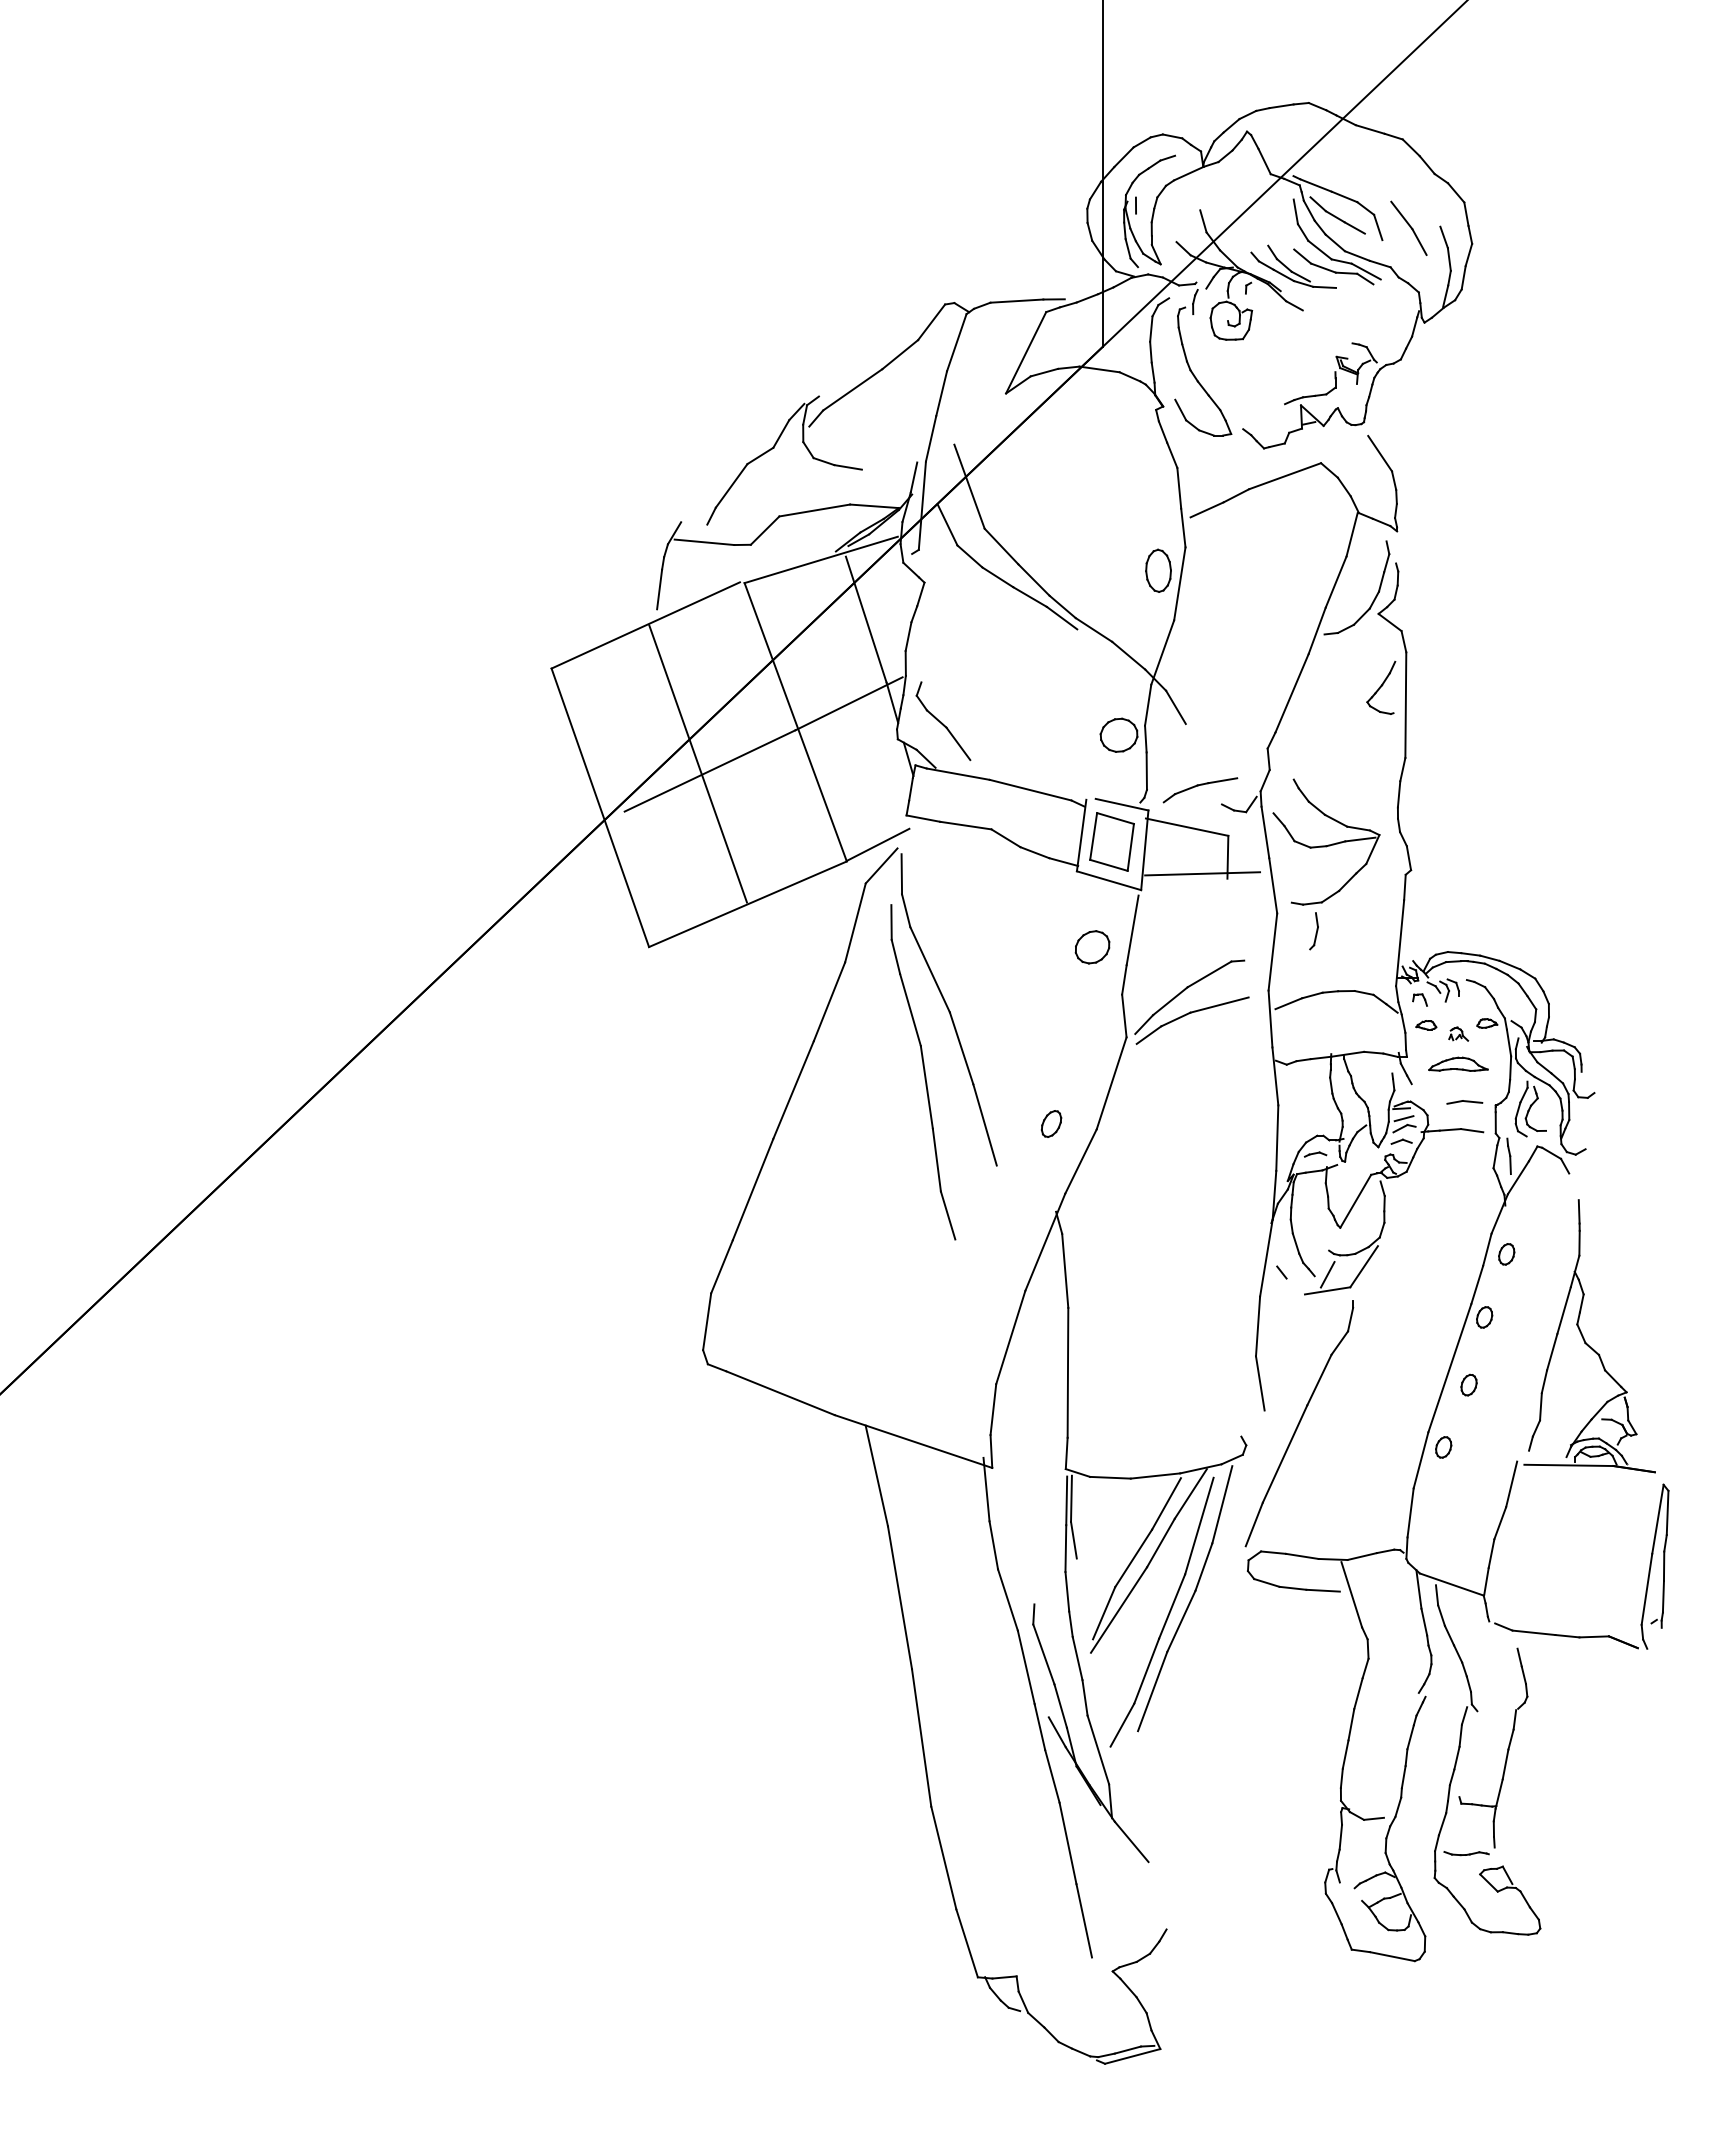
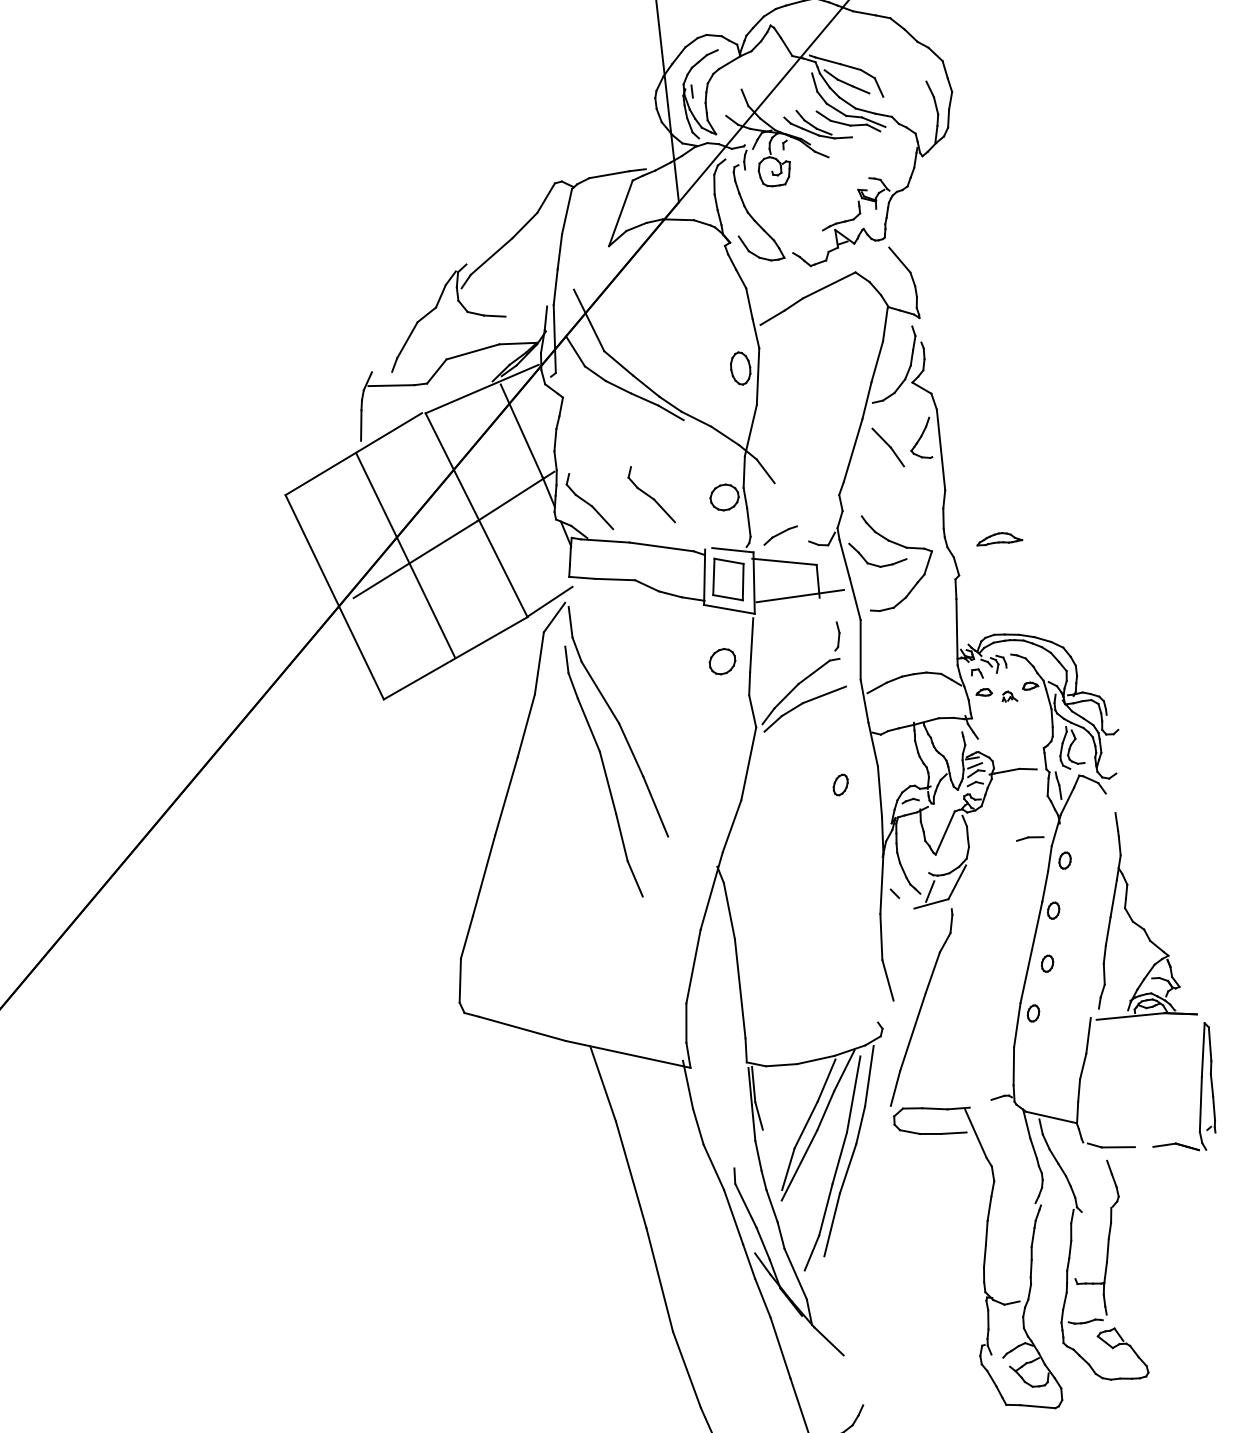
part: (1408, 227) -> (887, 446), moved
part: (1024, 721) -> (651, 495), added
line: (1222, 780) -> (807, 523), removed
line: (1360, 839) -> (917, 556), removed
part: (1313, 931) -> (836, 636), moved
part: (1458, 1063) -> (999, 537), moved
part: (1464, 1102) -> (1029, 838), moved
part: (1051, 1123) -> (840, 784), moved
line: (1361, 1556) -> (980, 1103), removed
line: (1567, 1636) -> (1144, 1147), removed

